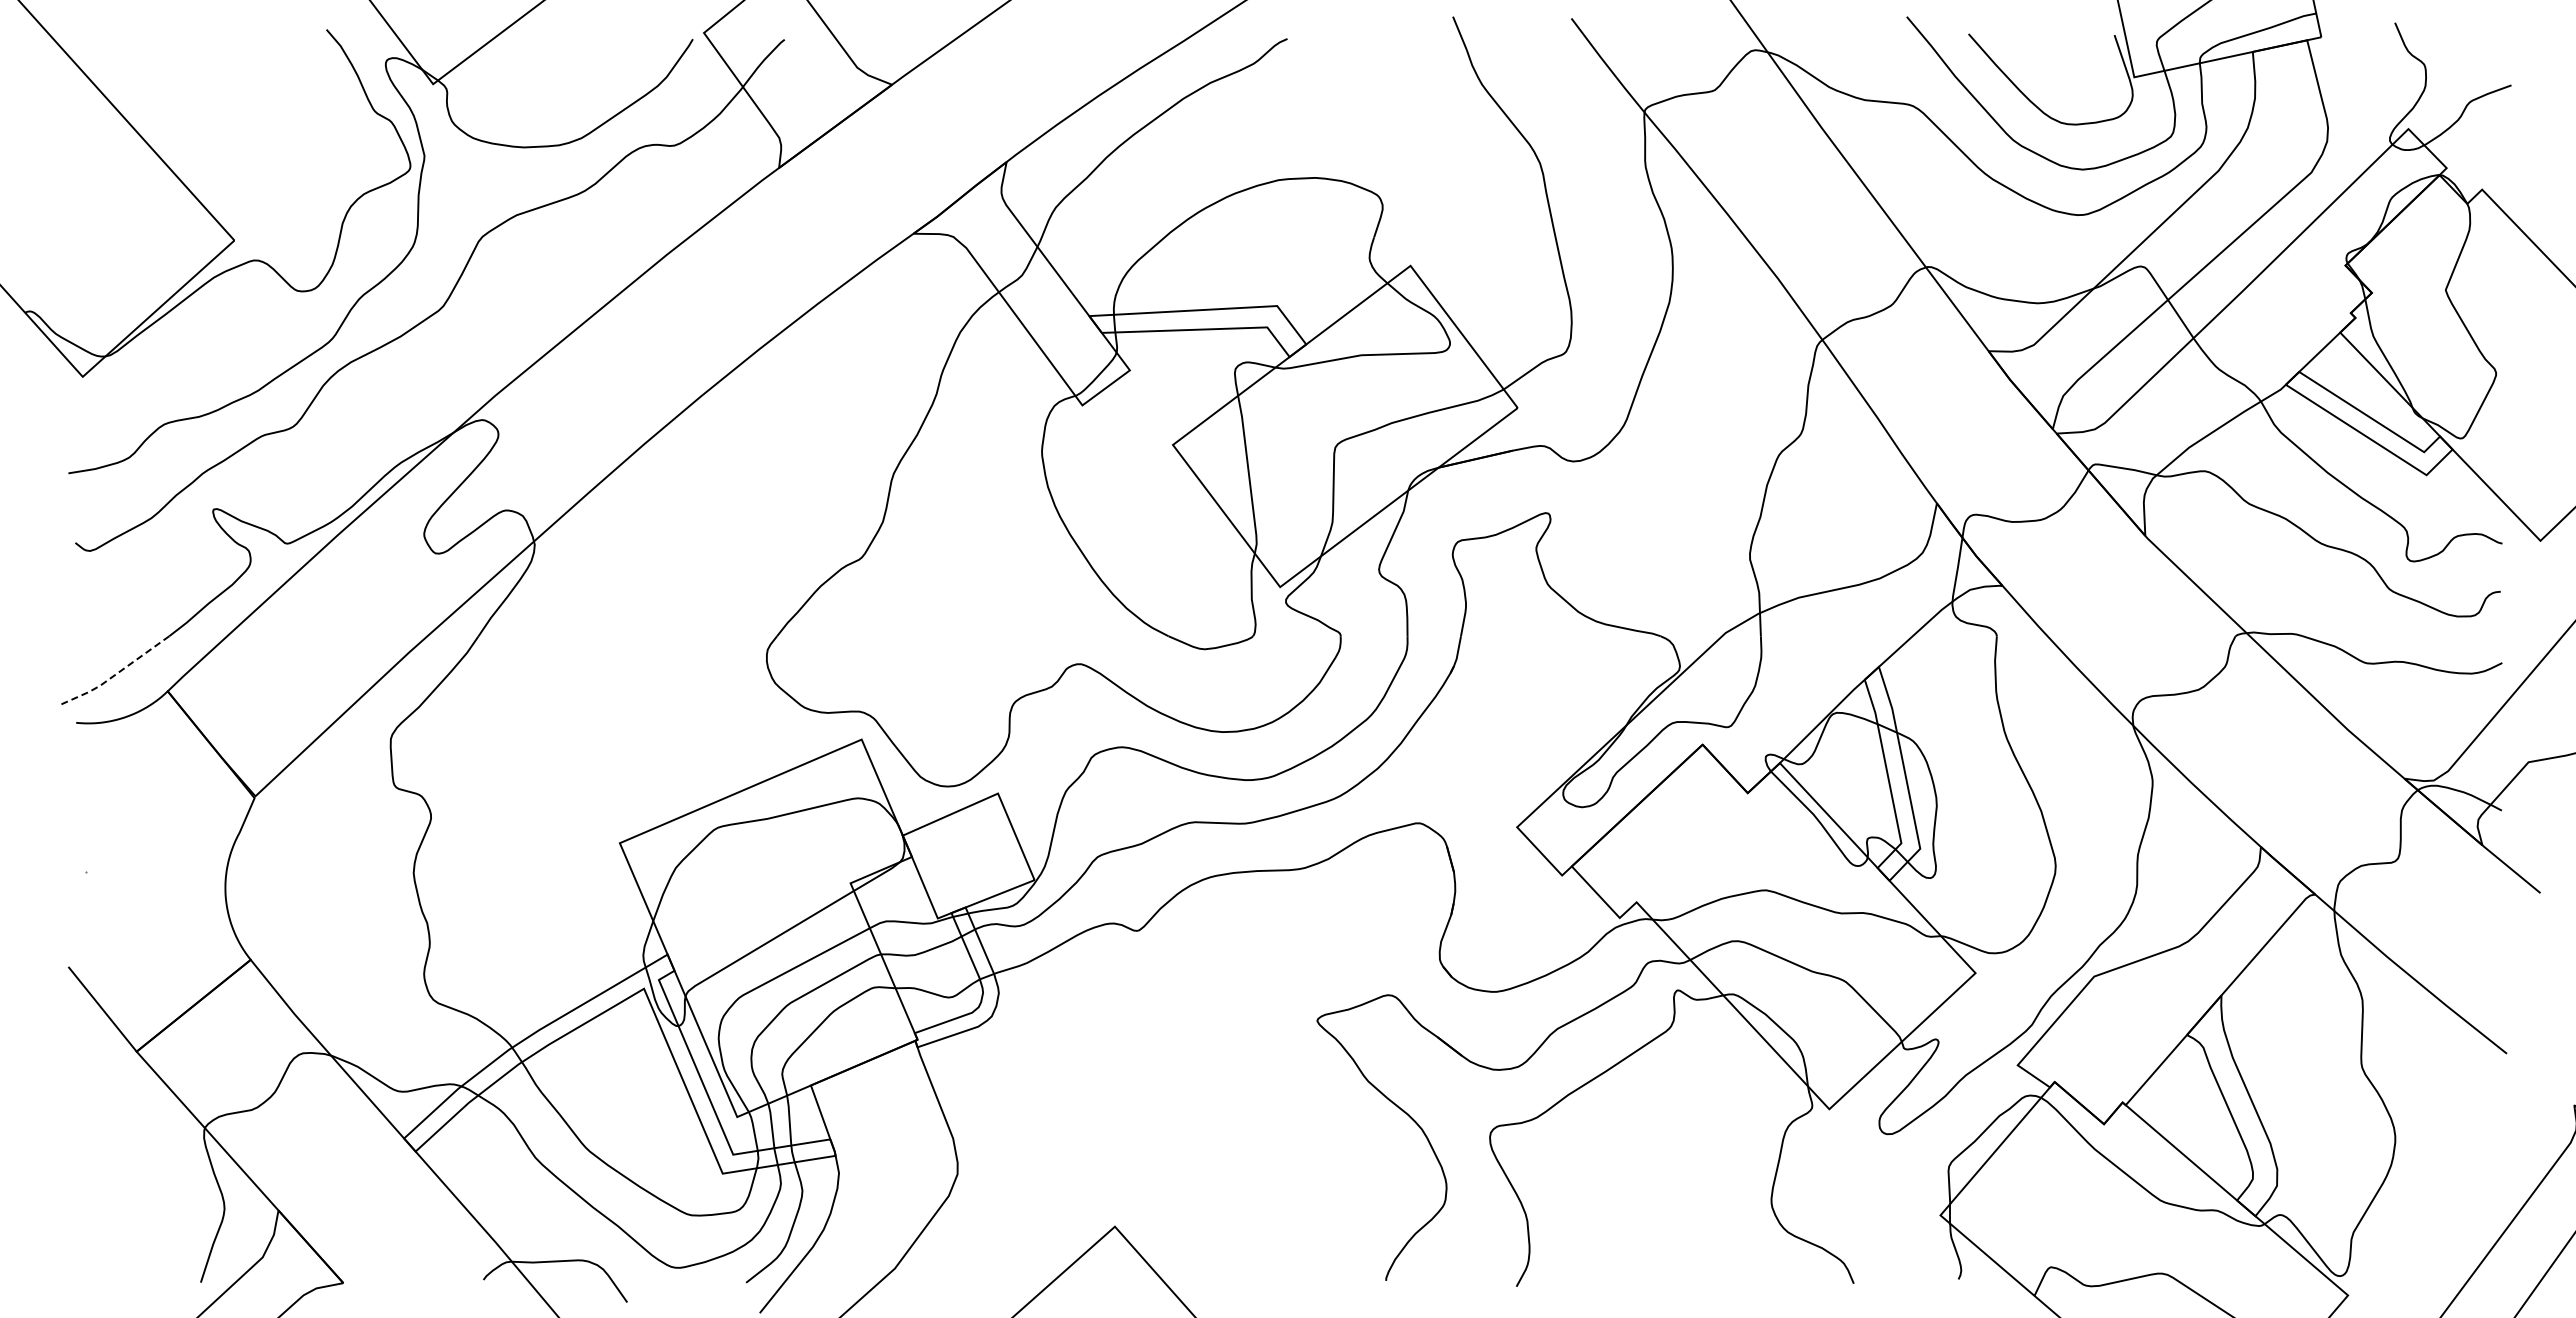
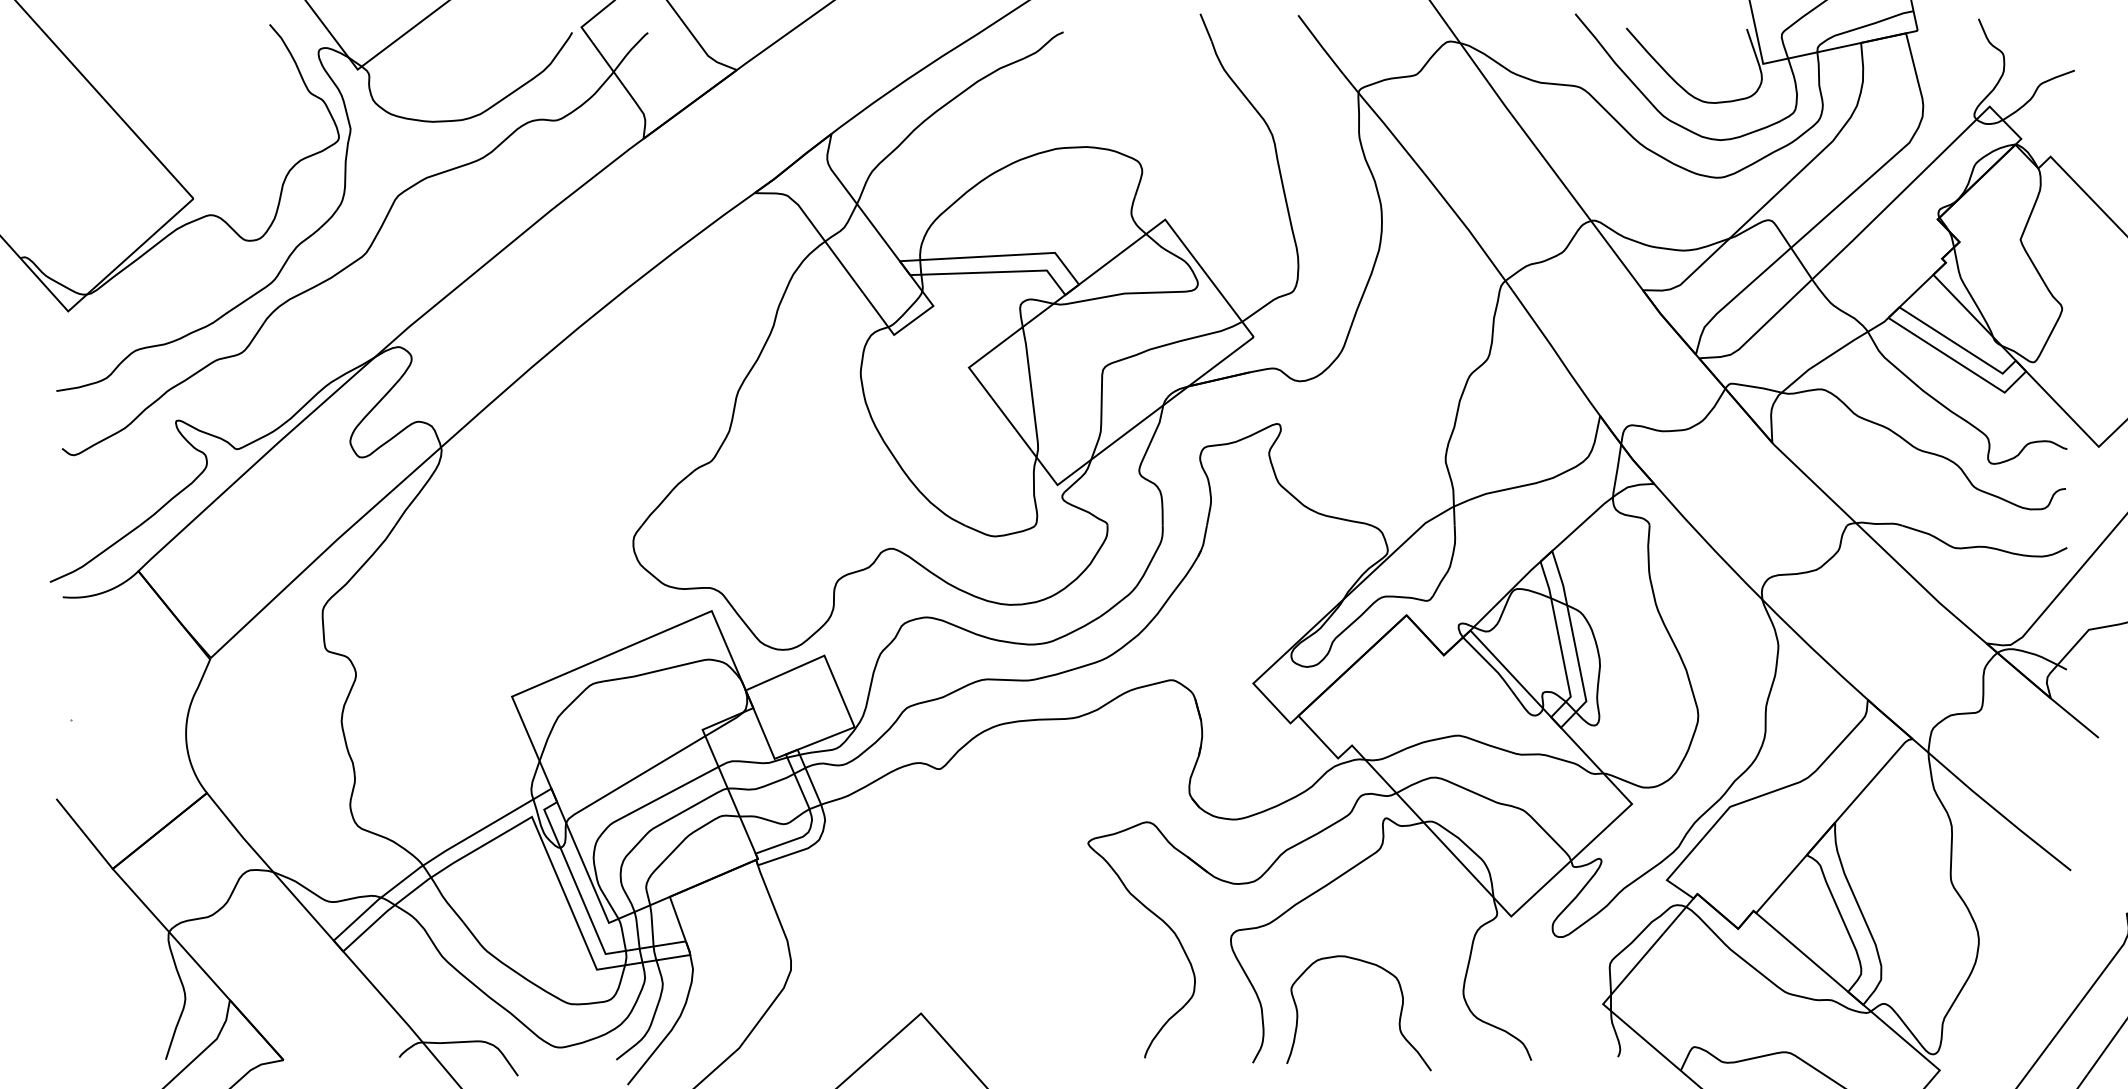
line: (115, 674) -> (95, 557), dashed -> solid
curve: (1693, 1234) -> (1399, 1019), added

